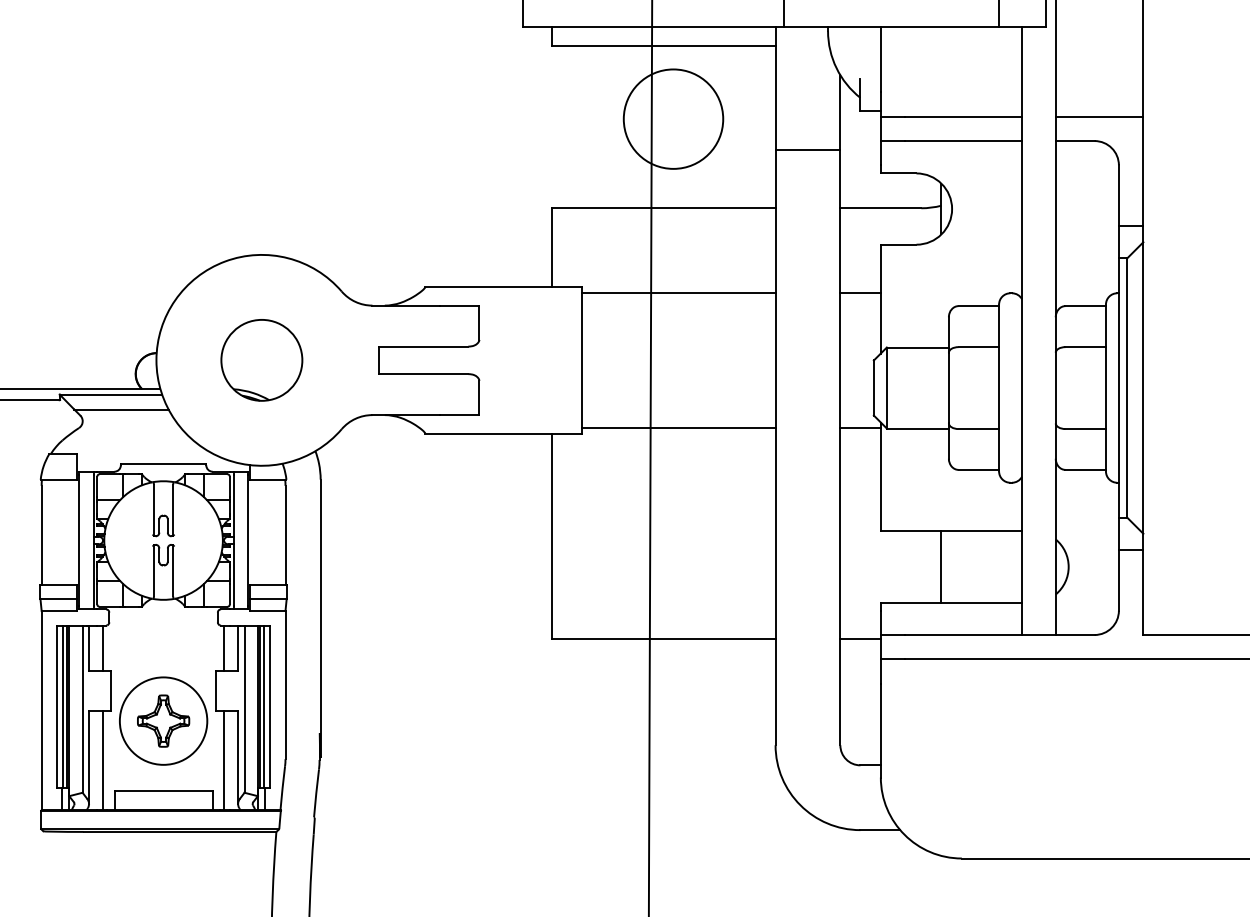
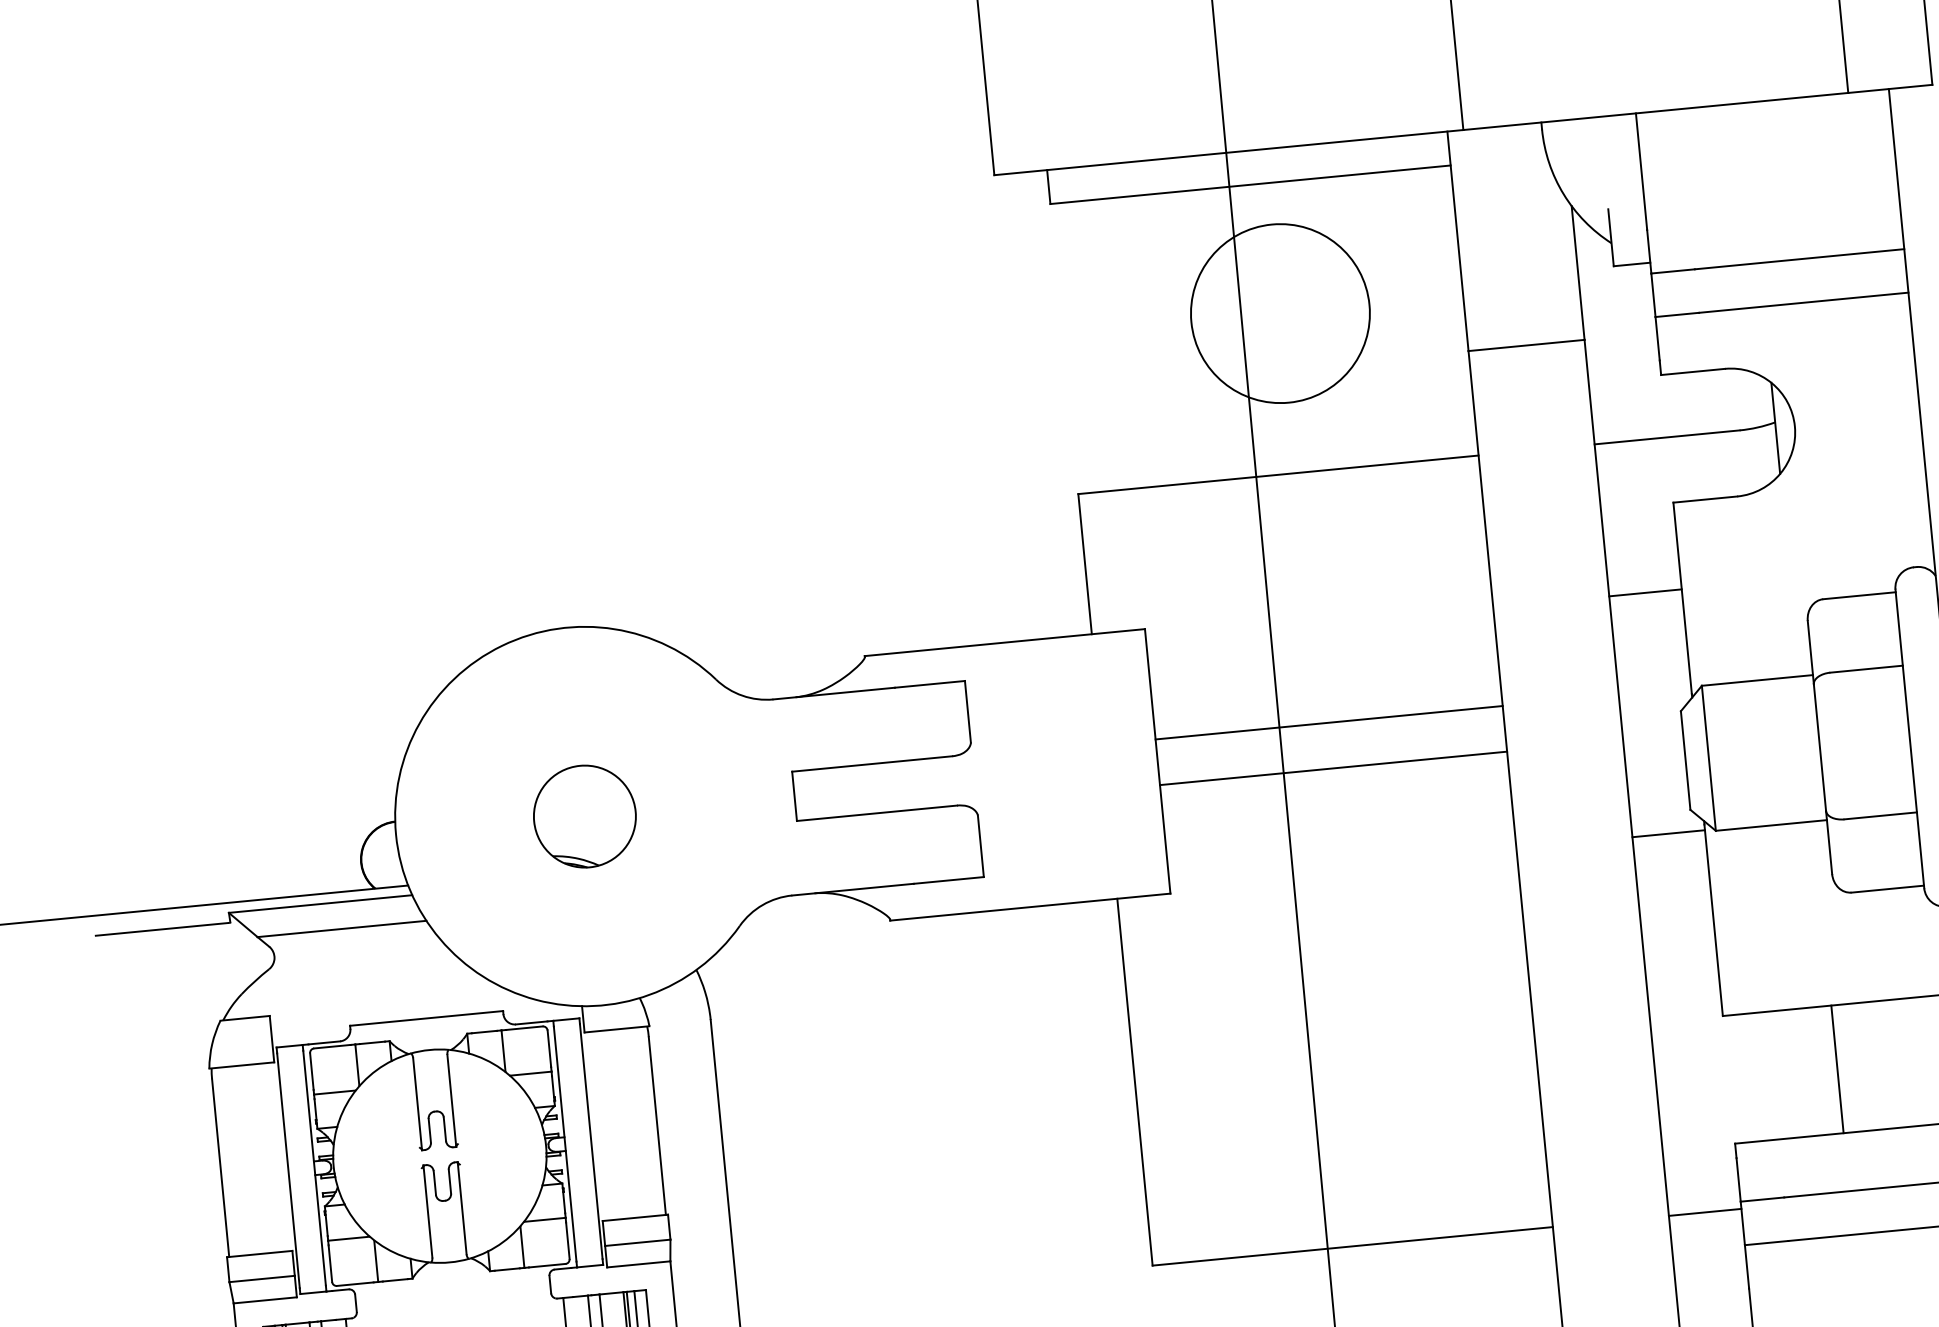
line: (678, 293) -> (1328, 723), moved
part: (261, 360) -> (584, 816), size x0.7
line: (678, 427) -> (1333, 768), moved

